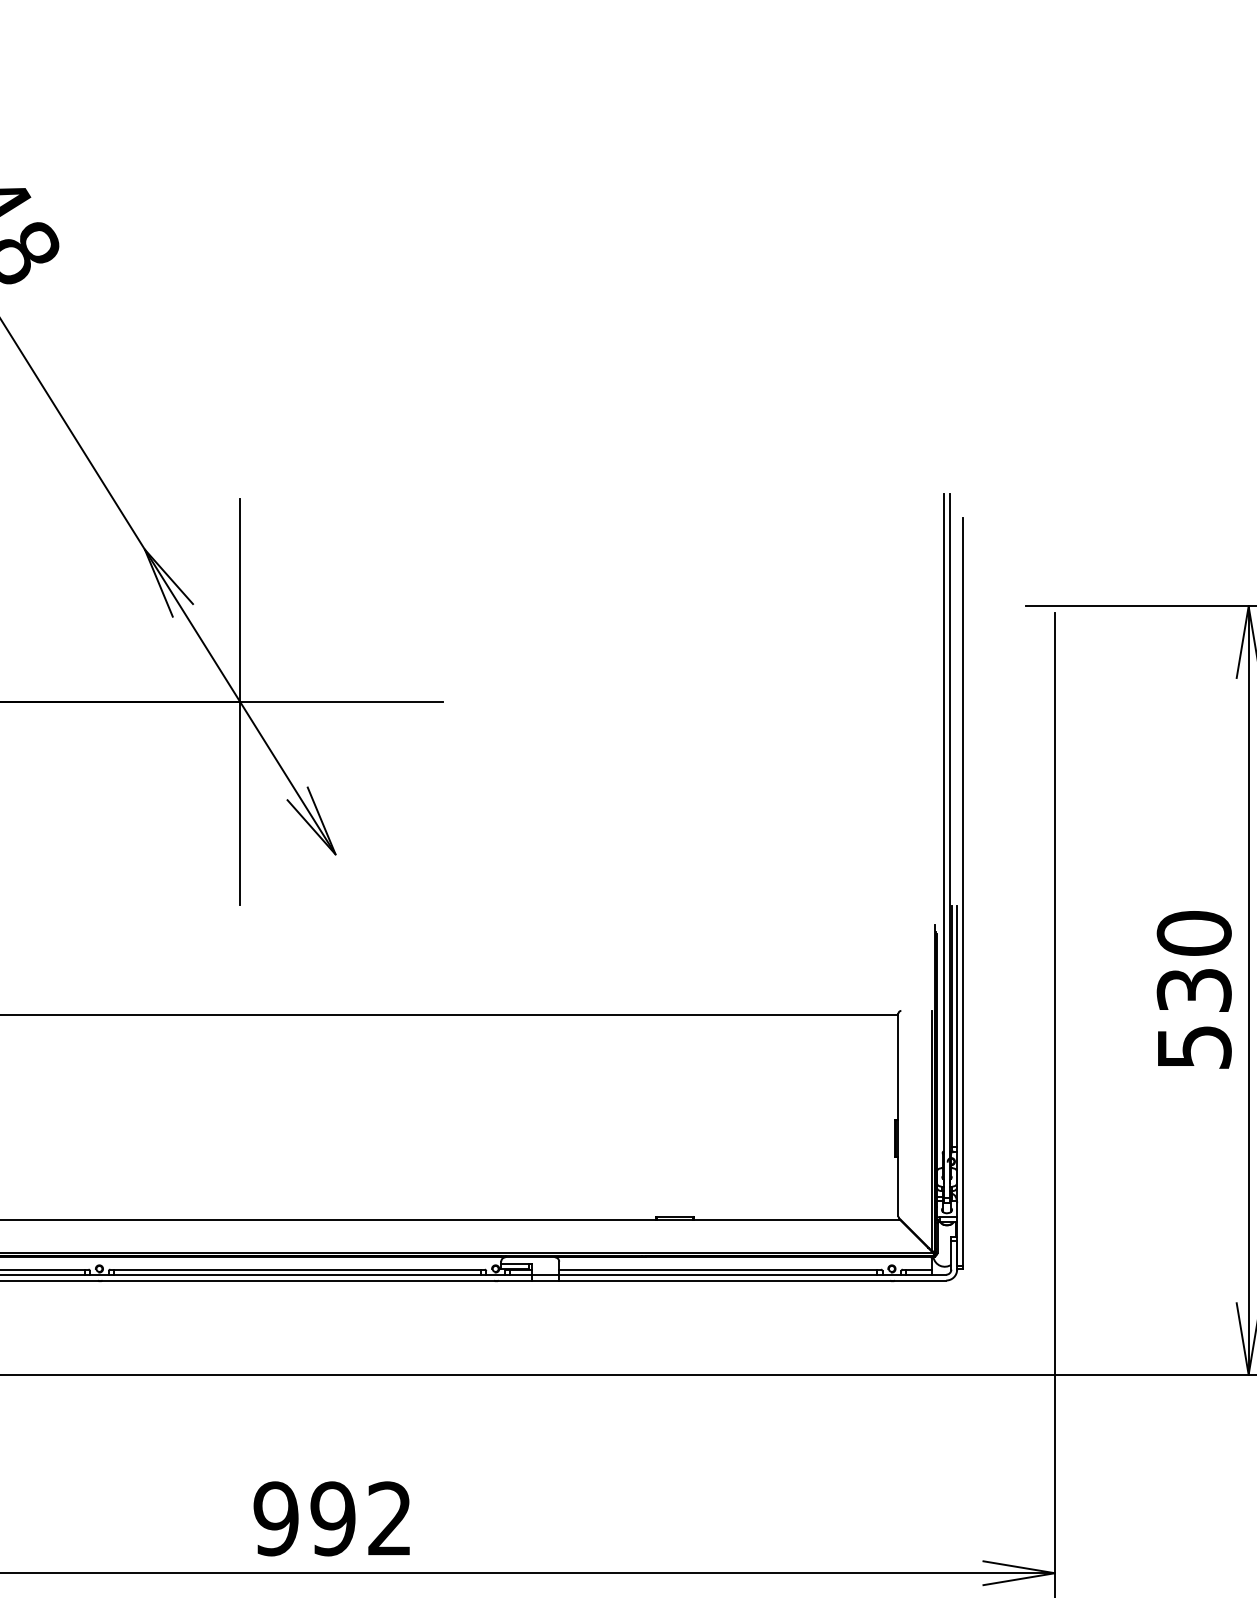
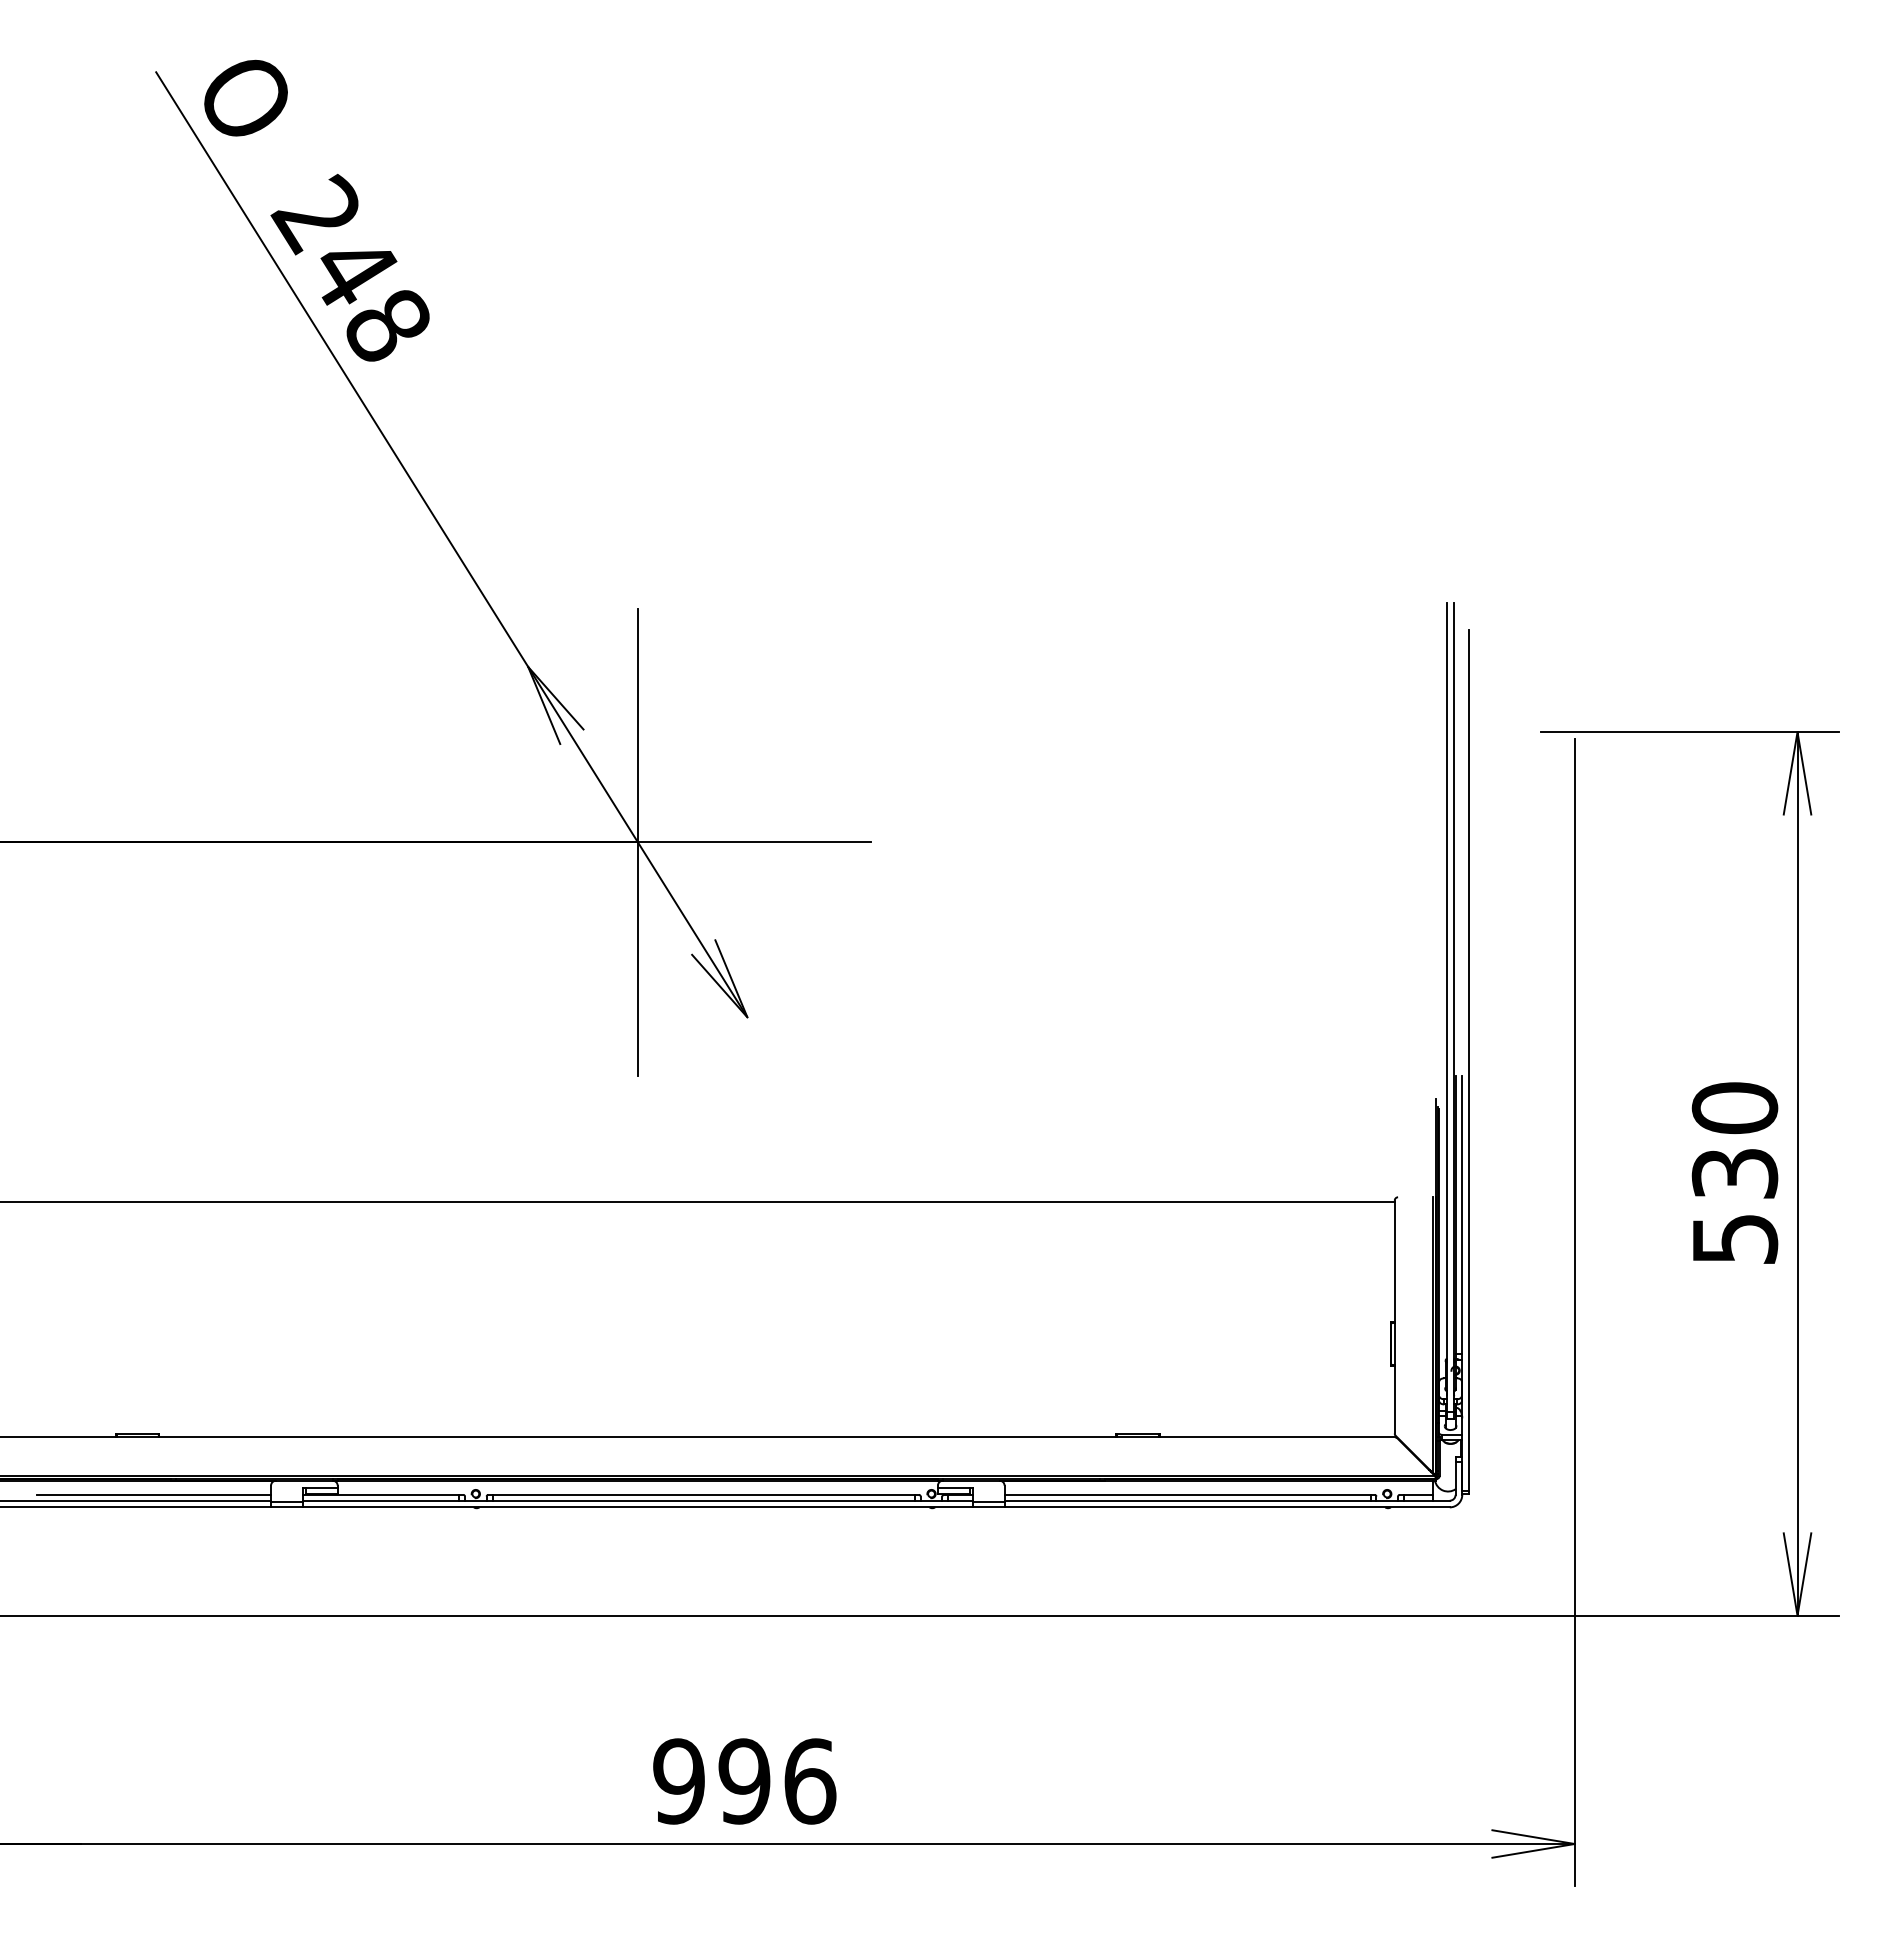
text: (390, 1518) -> (810, 1781), 992 -> 996

